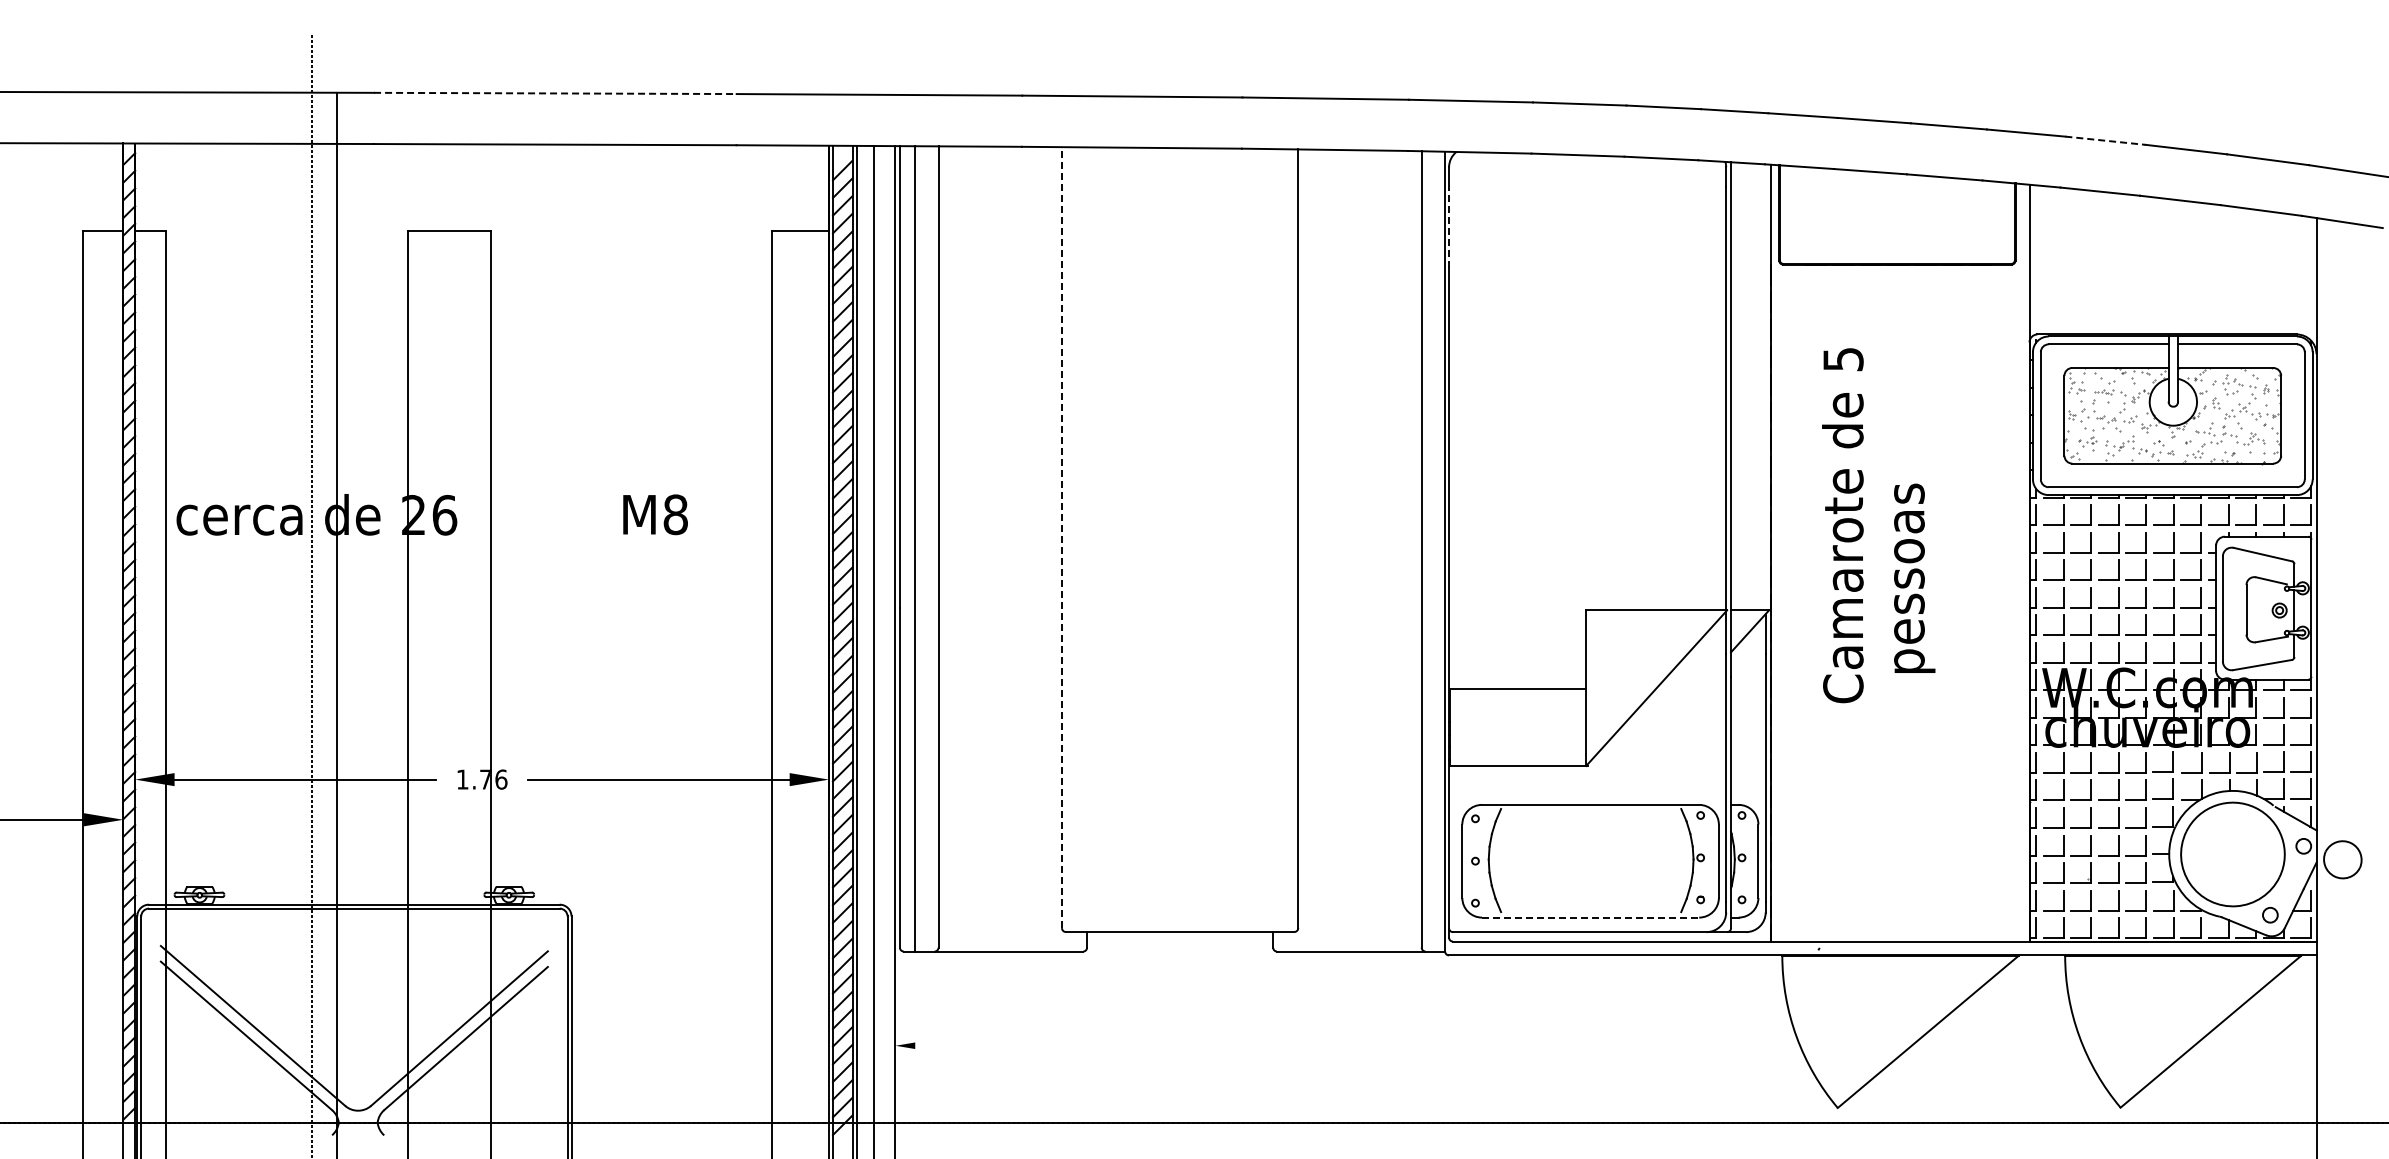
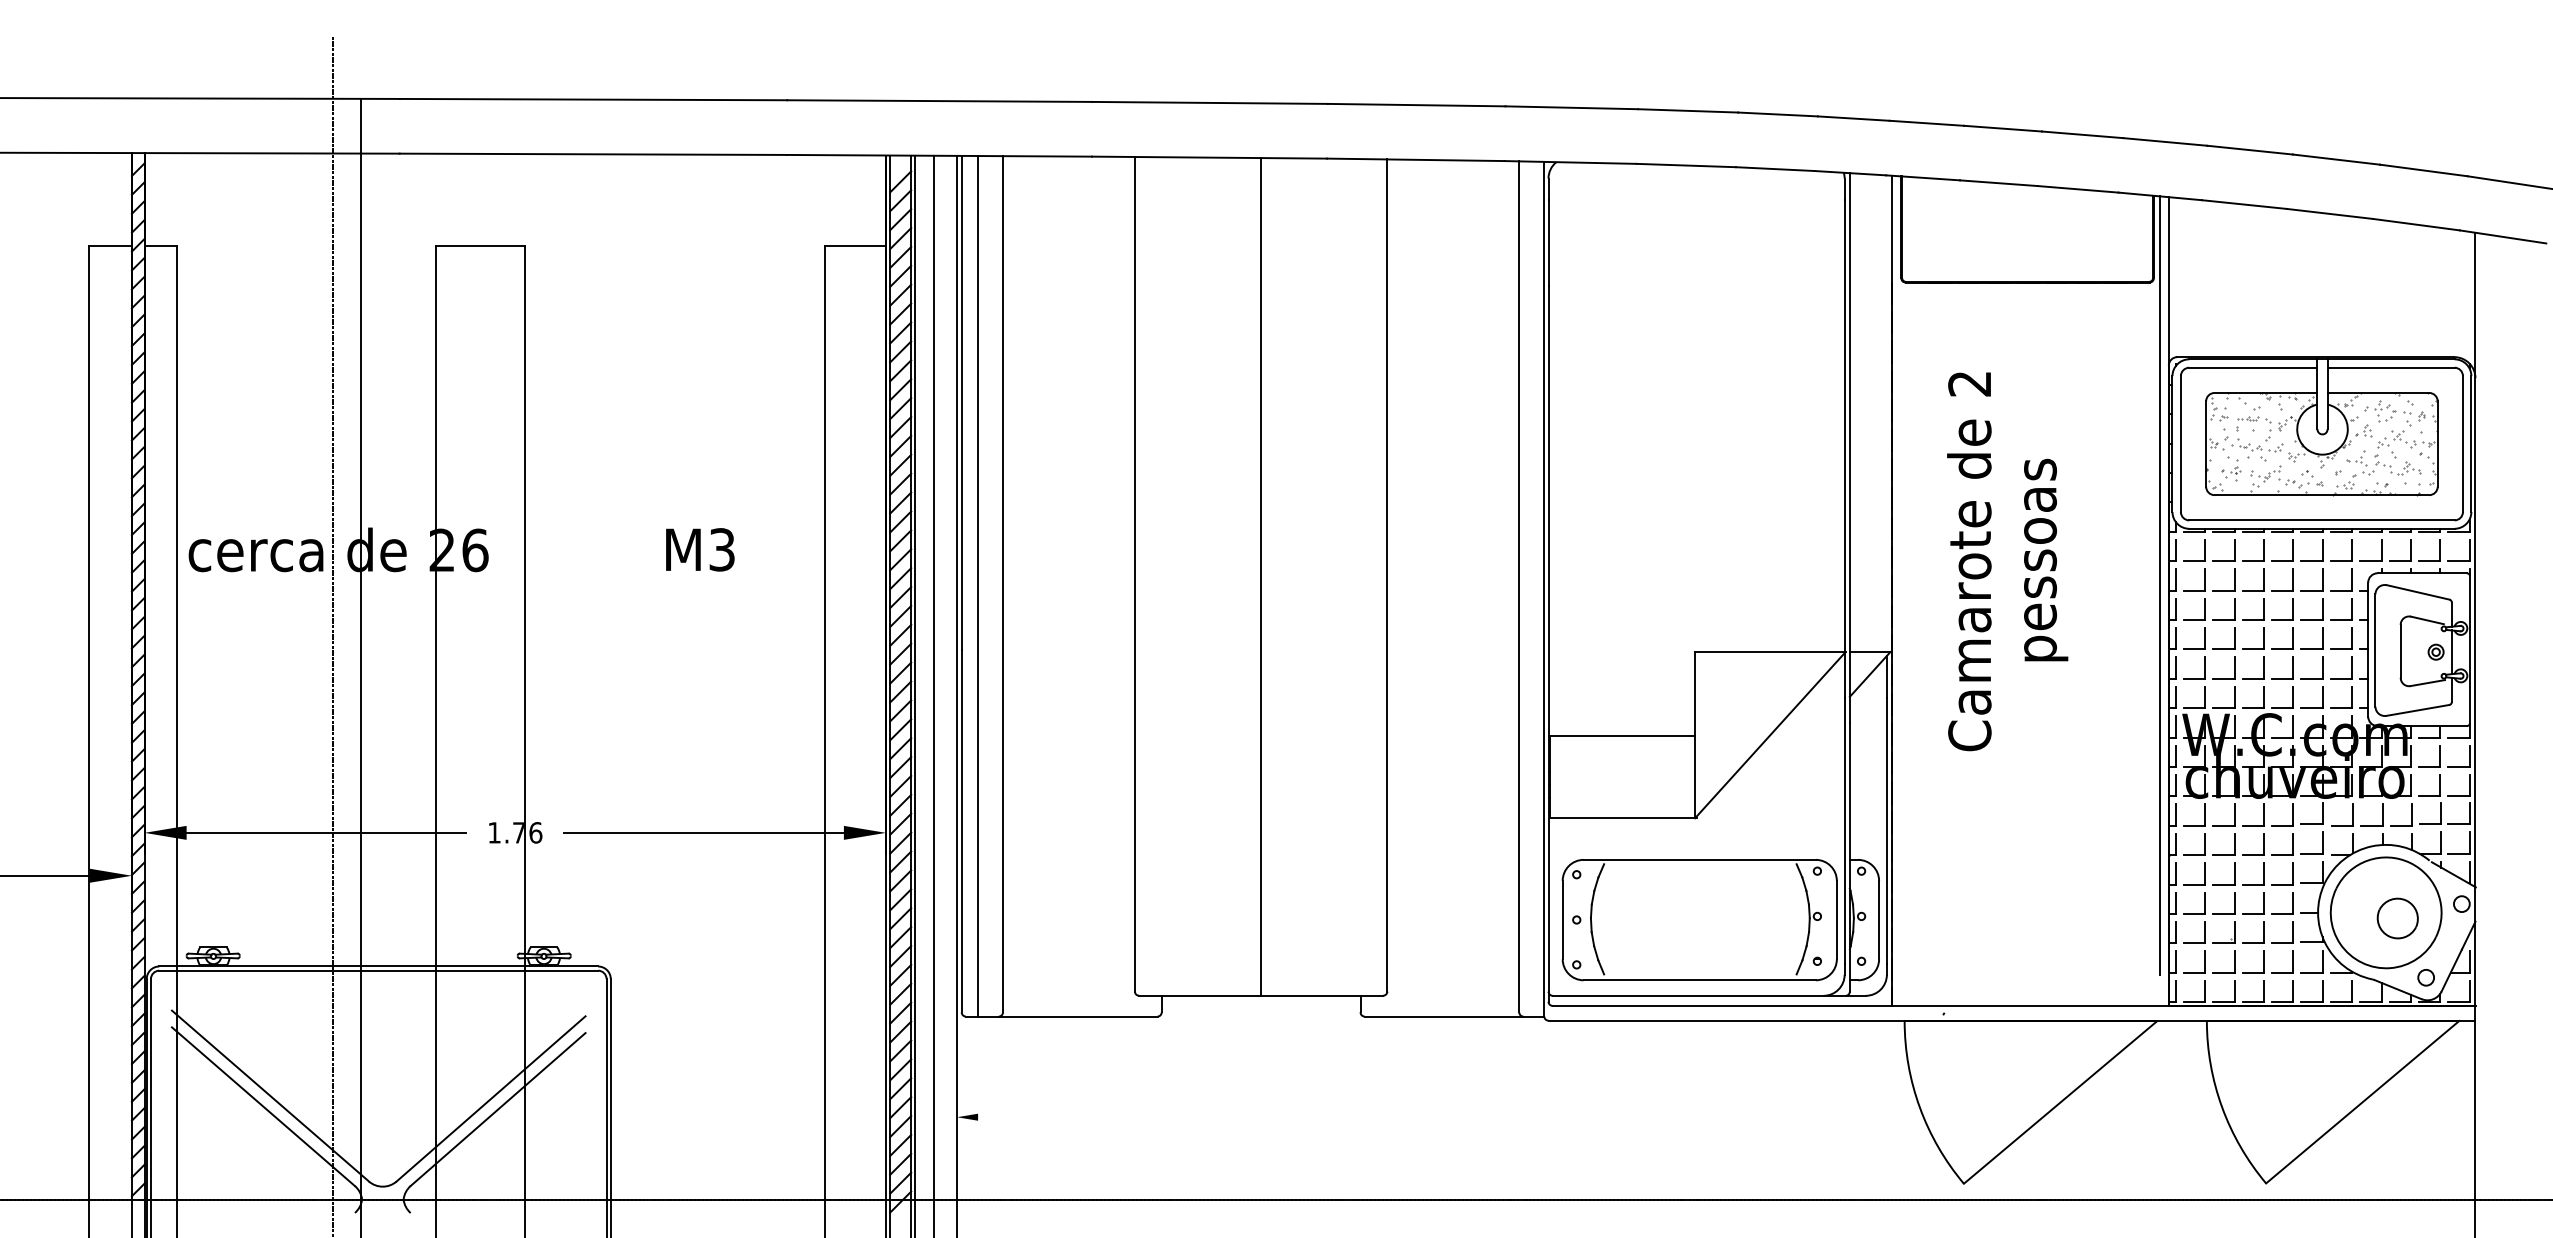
line: (555, 93) -> (593, 99), dashed -> solid
line: (2105, 140) -> (2249, 149), dashed -> solid
line: (1449, 227) -> (1548, 242), dashed -> solid
text: (1843, 359) -> (1970, 383), 5 -> 2
text: (675, 514) -> (721, 549), M8 -> M3
line: (1061, 537) -> (1134, 574), dashed -> solid
line: (1180, 540) -> (1261, 577), added
line: (2021, 548) -> (2160, 585), added
text: (1914, 577) -> (2045, 559), moved
part: (2342, 859) -> (2397, 918), moved
line: (1590, 917) -> (1699, 980), dashed -> solid

